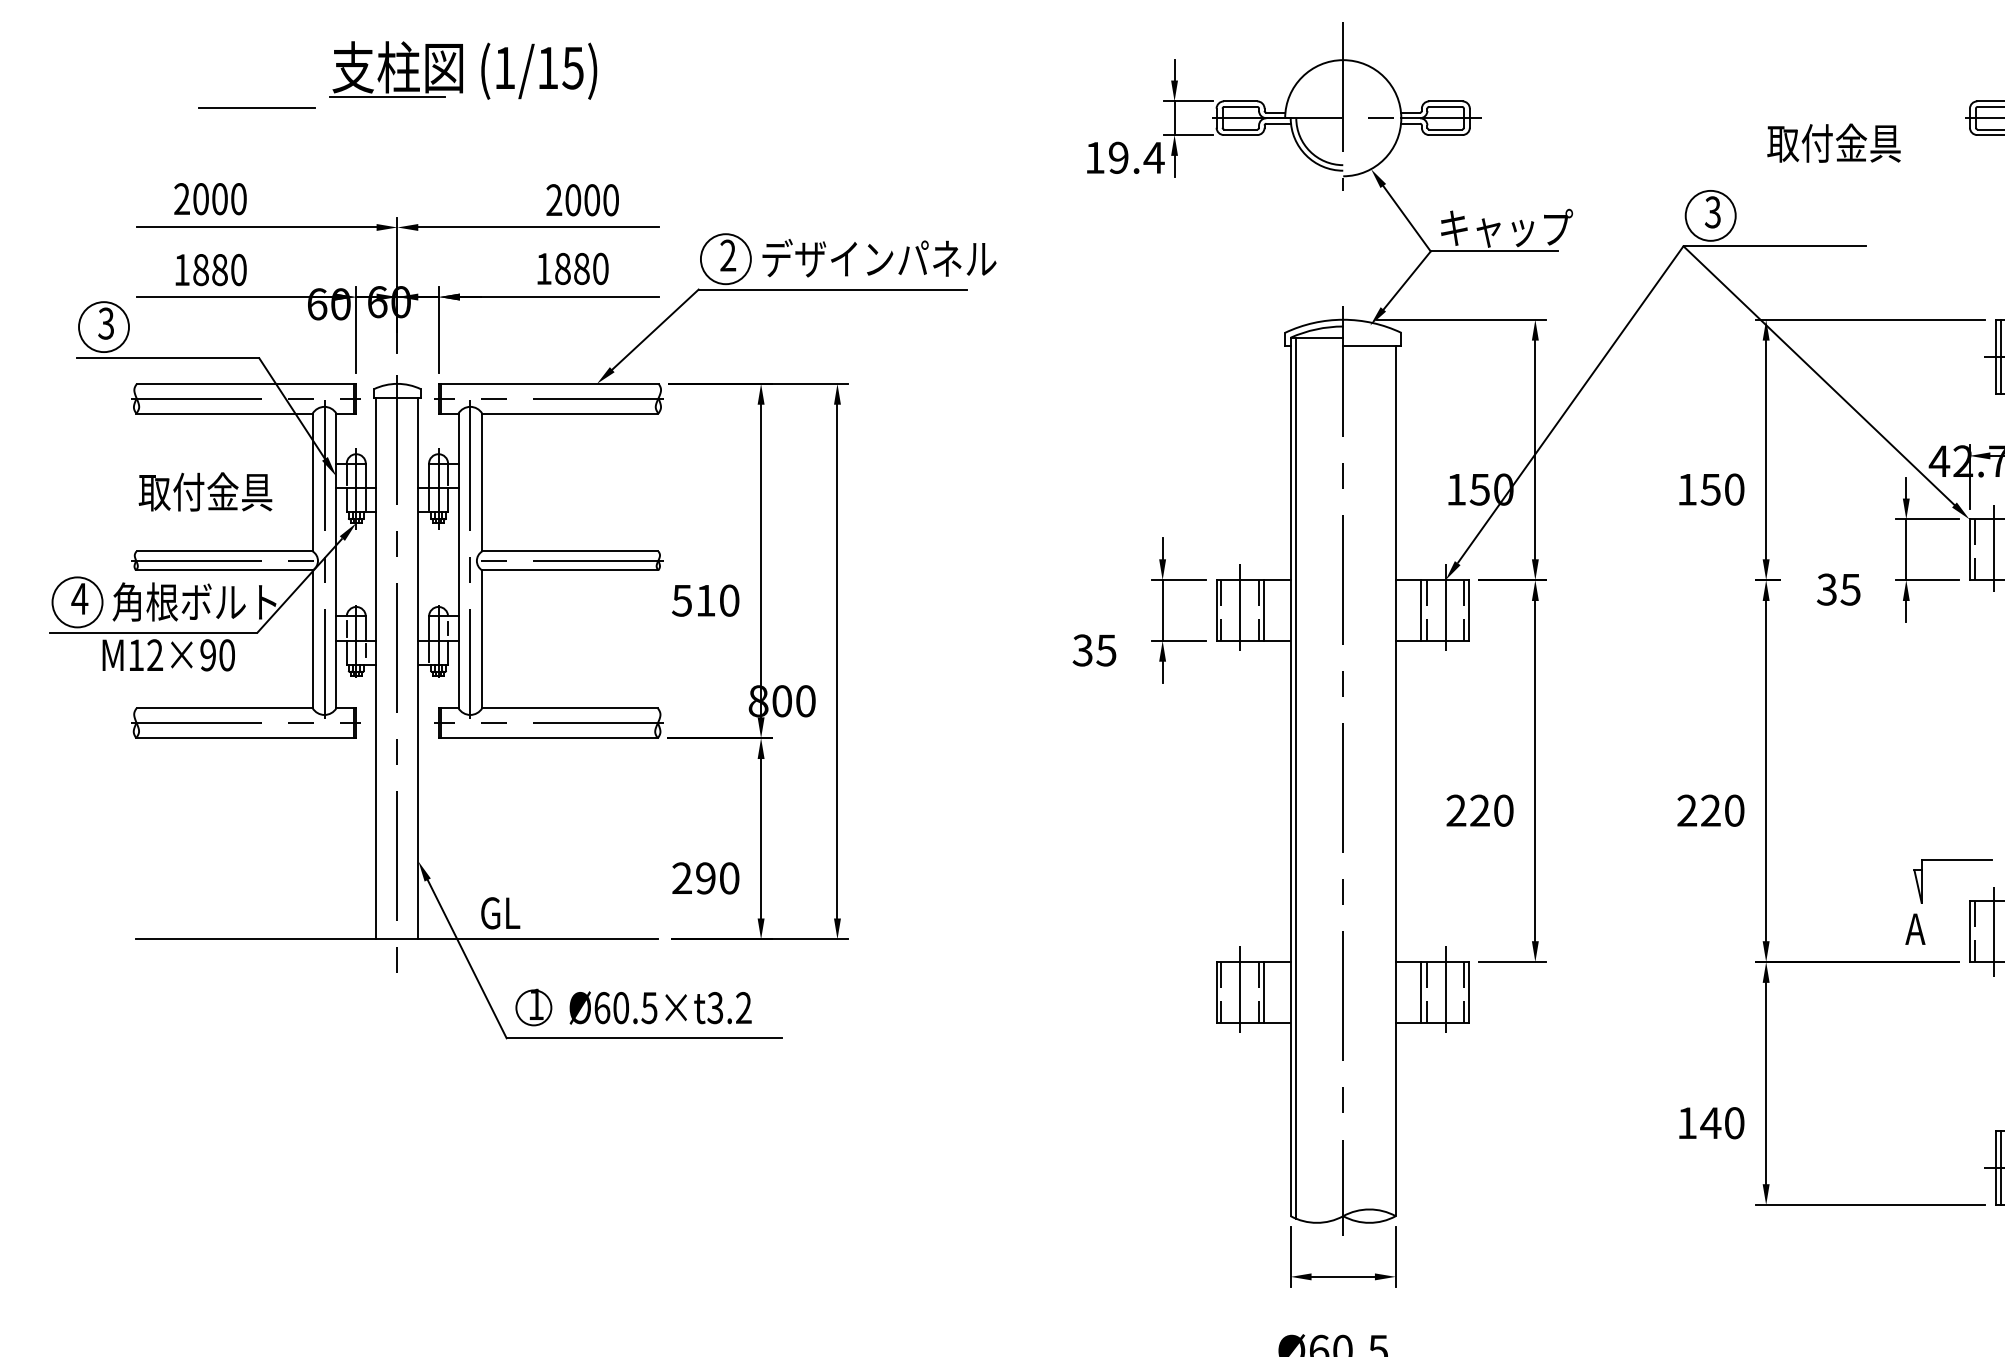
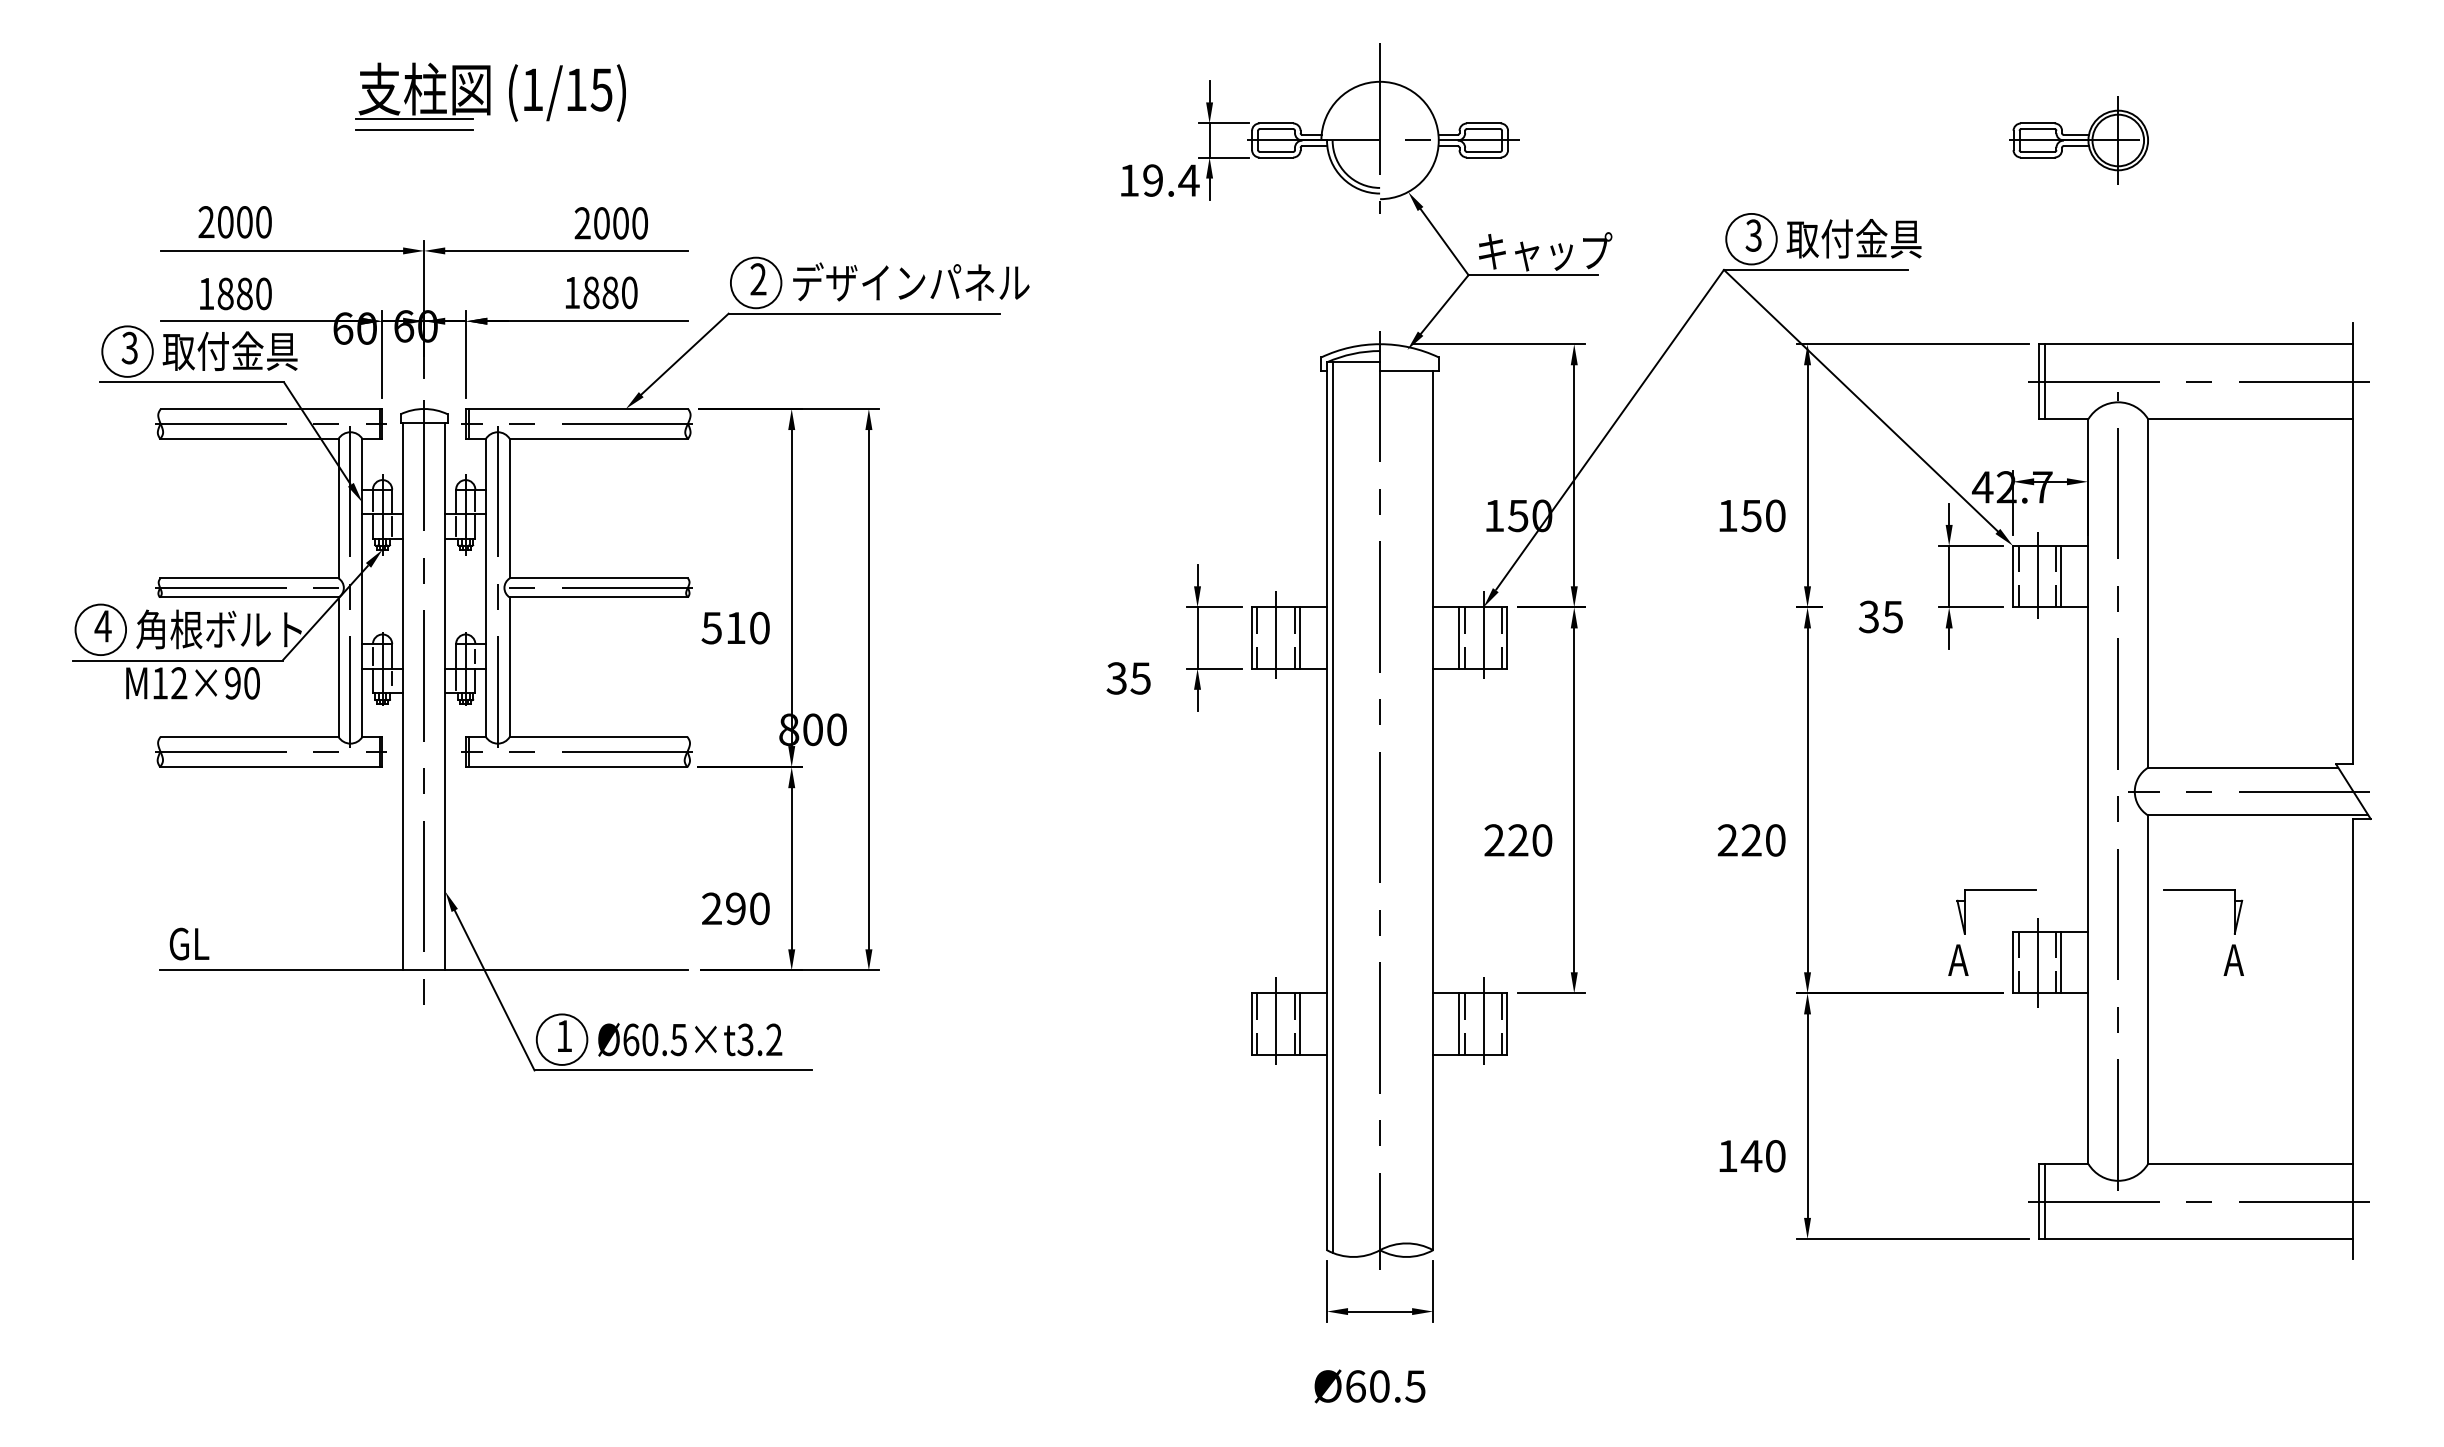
line: (257, 107) -> (414, 129), moved
text: (1833, 142) -> (1853, 238), moved
text: (204, 492) -> (229, 351), moved
text: (500, 912) -> (189, 943), moved
circle: (533, 1007) -> (561, 1039), size x1.43

